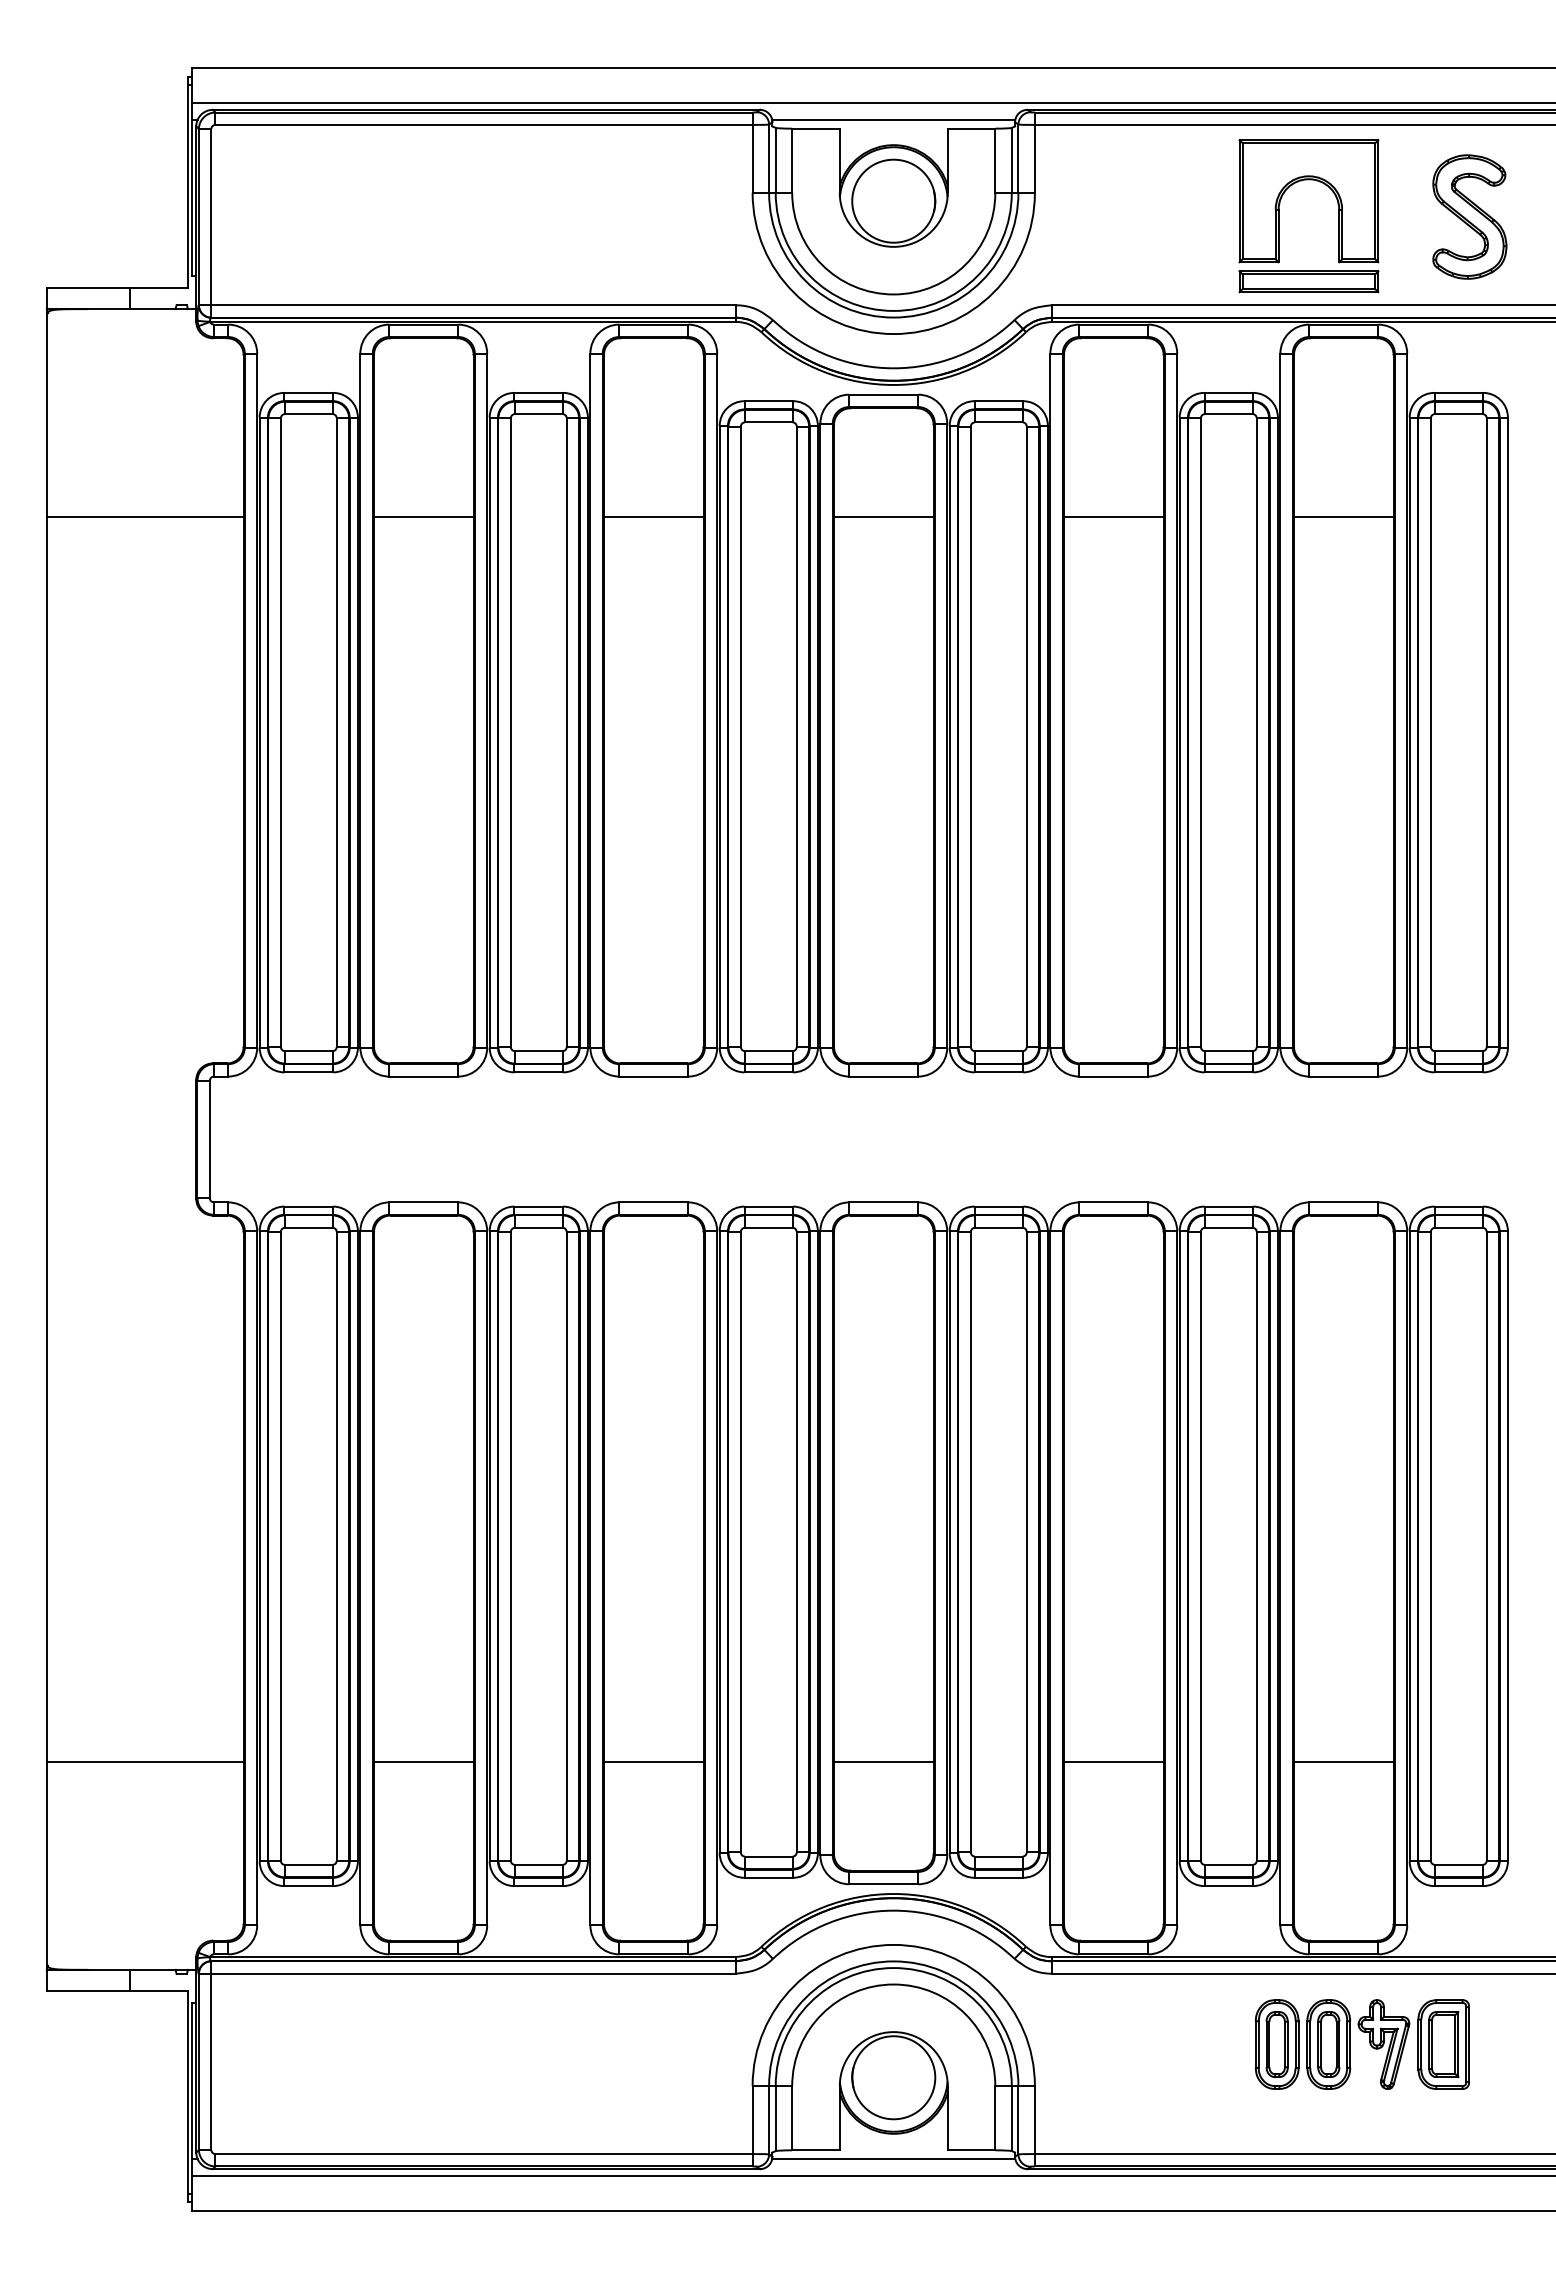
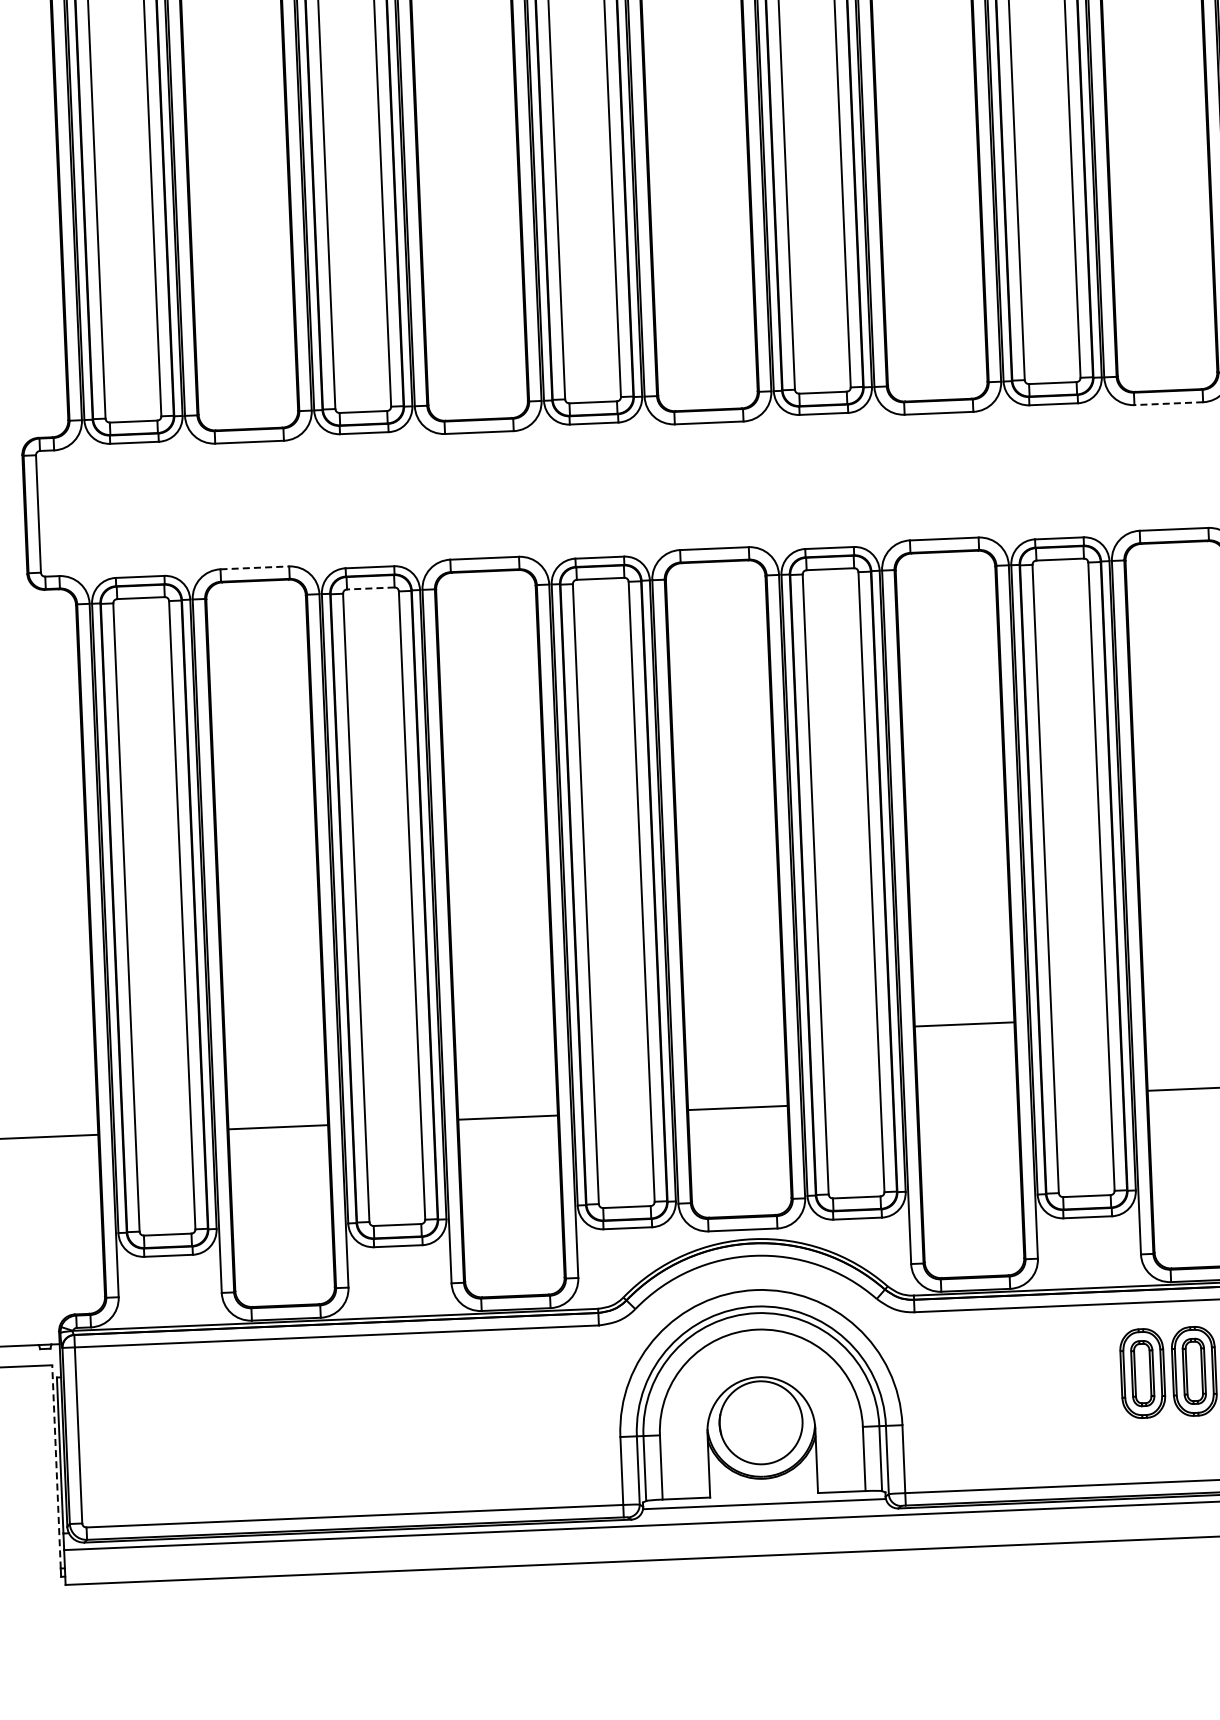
line: (1343, 1076) -> (1168, 403), solid -> dashed
line: (424, 1202) -> (255, 567), solid -> dashed
line: (538, 1227) -> (370, 588), solid -> dashed
line: (1113, 1762) -> (964, 1024), moved
line: (187, 2092) -> (56, 1467), solid -> dashed

